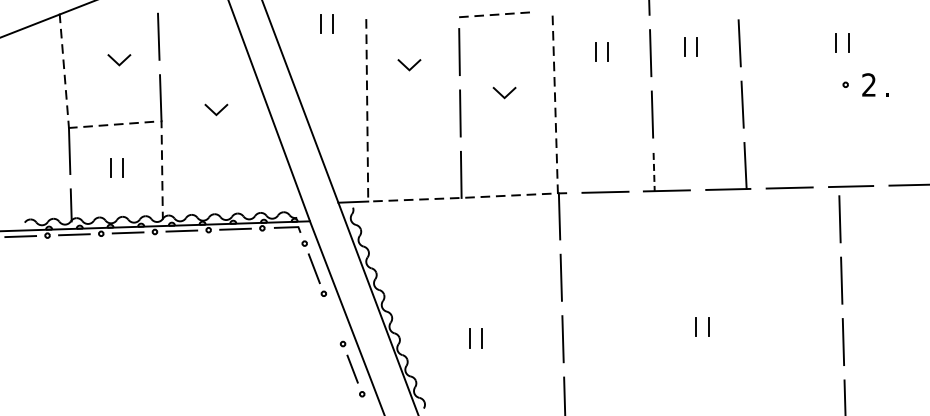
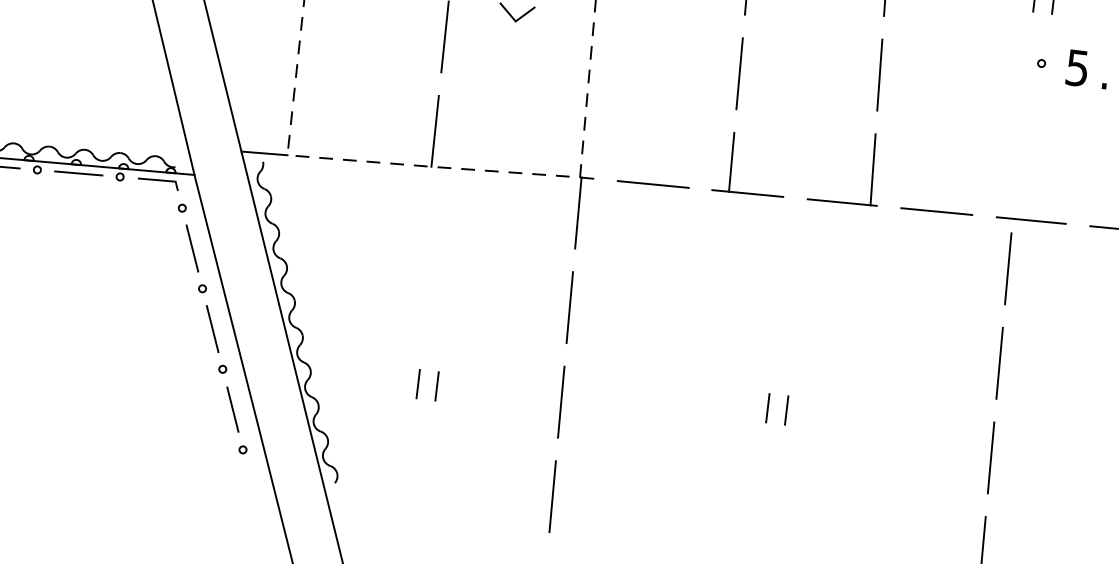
text: (868, 84) -> (1076, 67), 2 -> 5
line: (654, 172) -> (732, 163), dashed -> solid
line: (333, 318) -> (212, 328), added

